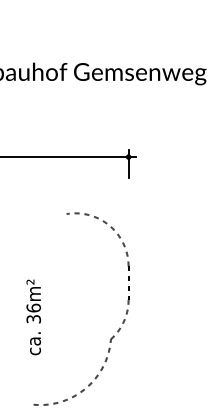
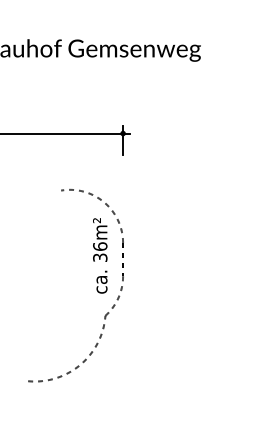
text: (34, 317) -> (100, 255), moved

